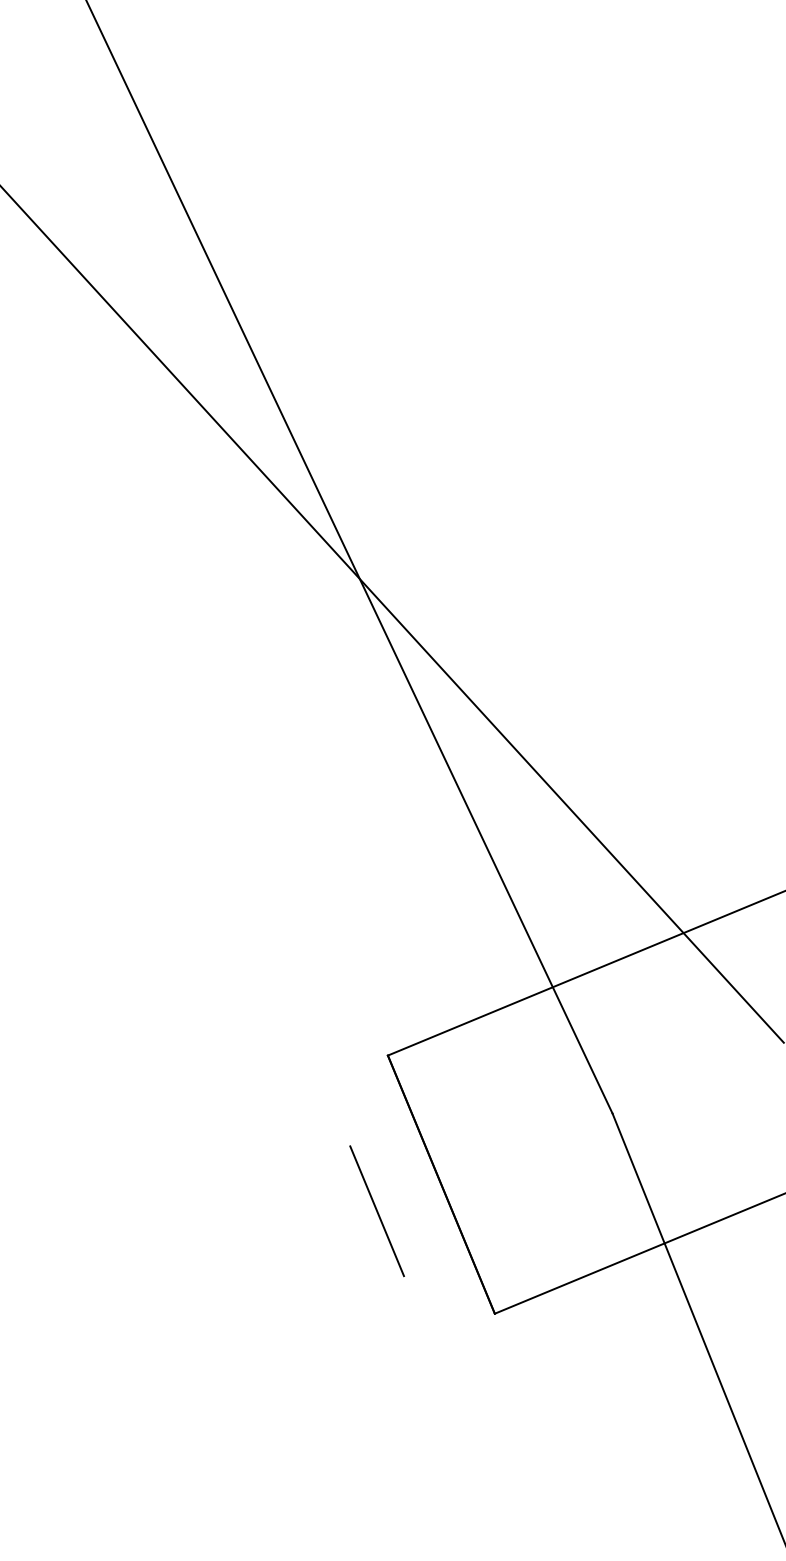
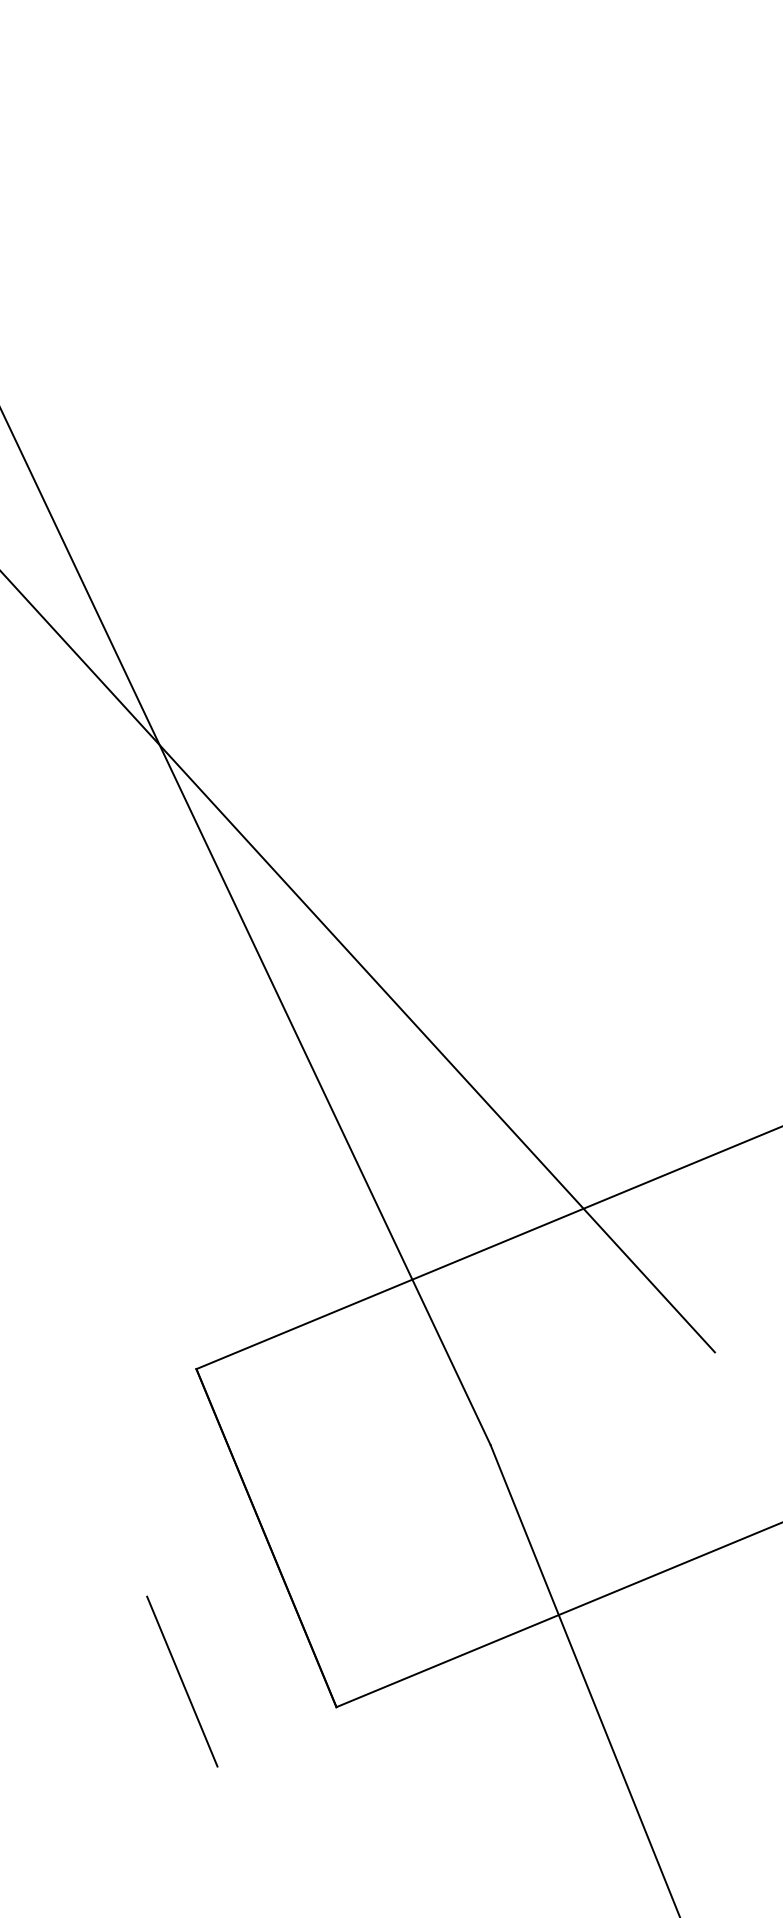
line: (376, 1211) -> (181, 1681), moved

